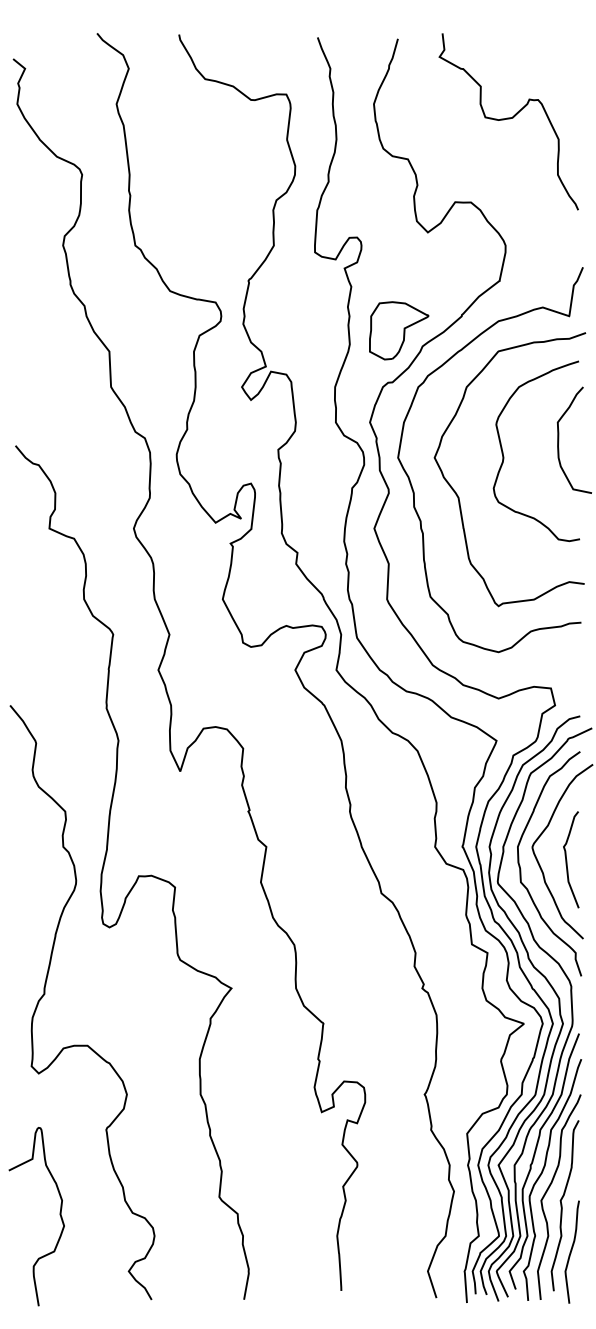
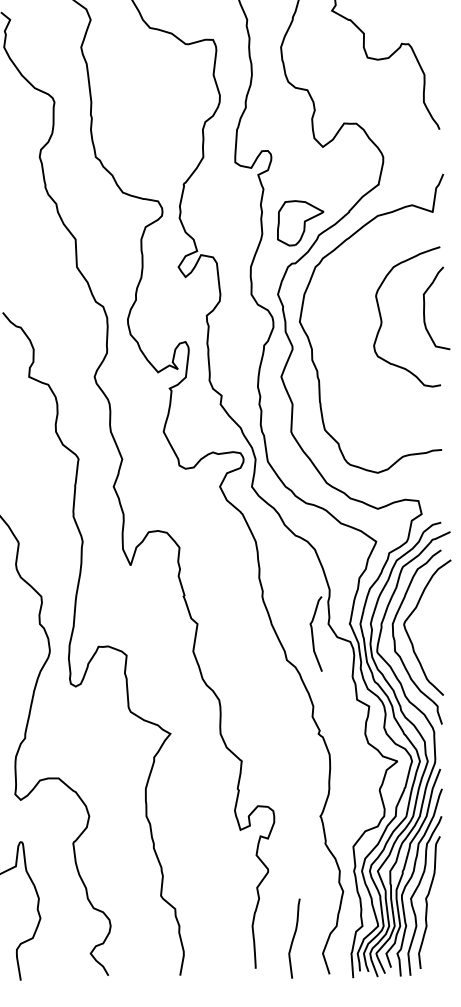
curve: (458, 495) -> (346, 351), removed
curve: (567, 859) -> (313, 633), moved
curve: (571, 1251) -> (293, 938), moved

